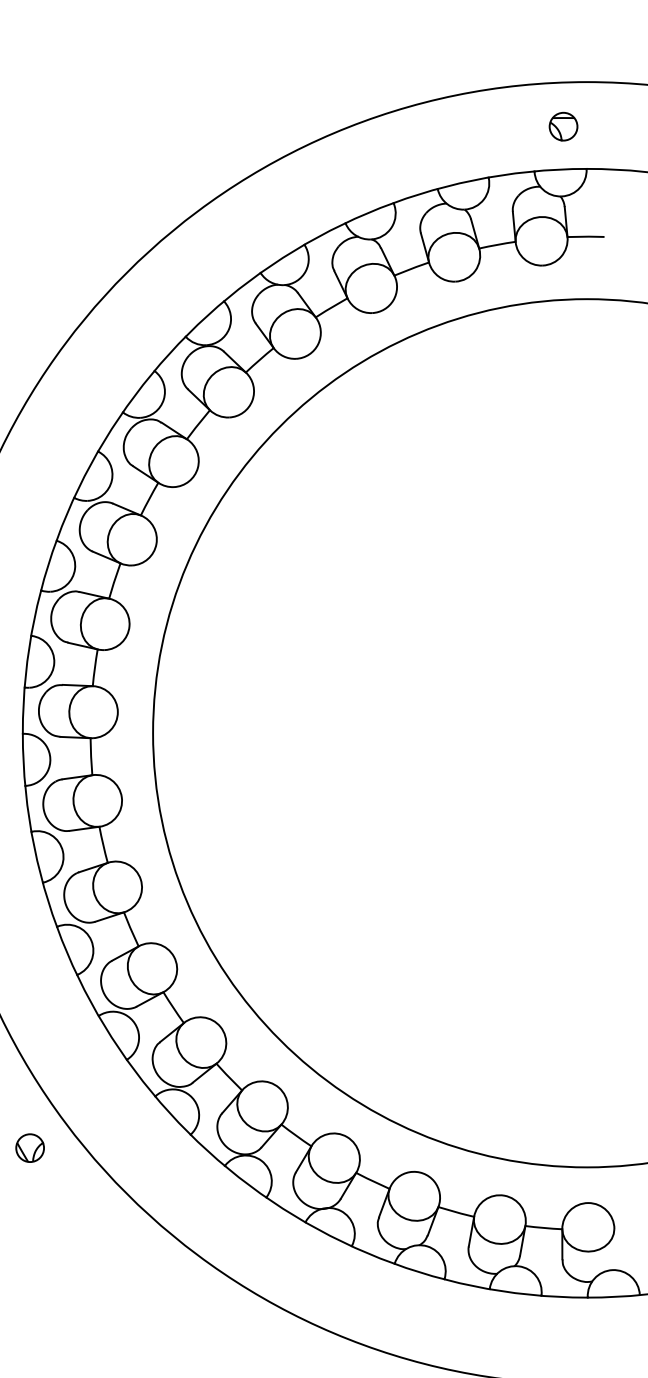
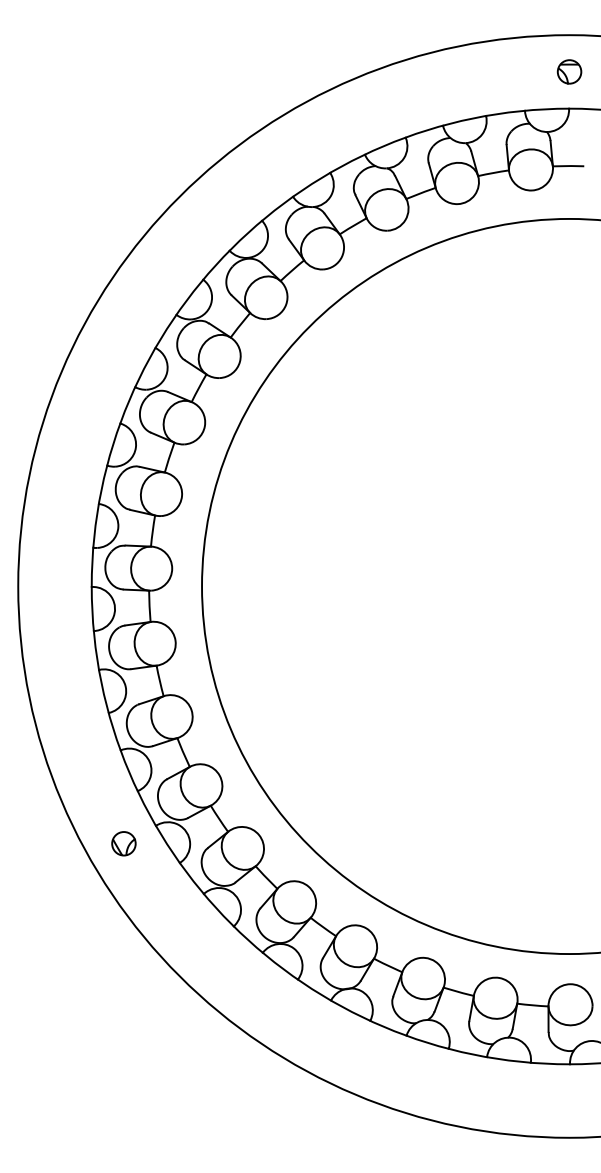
part: (563, 126) -> (569, 71), moved
part: (29, 1147) -> (123, 843), moved

